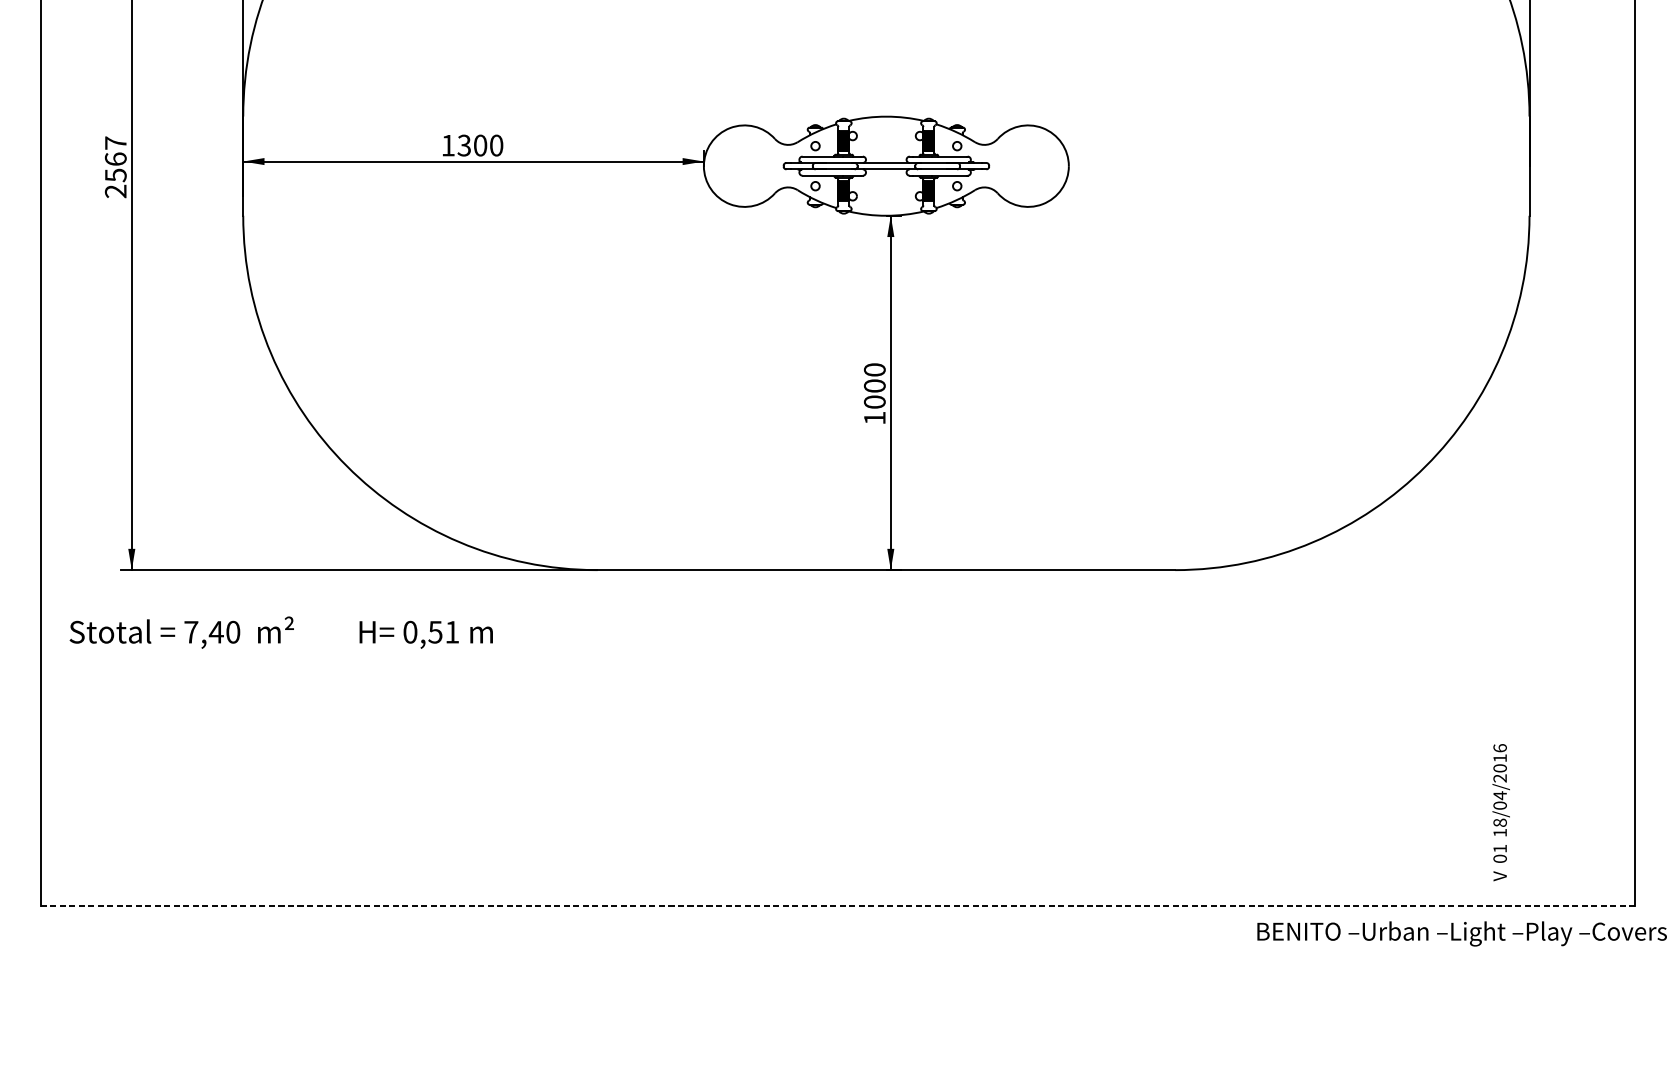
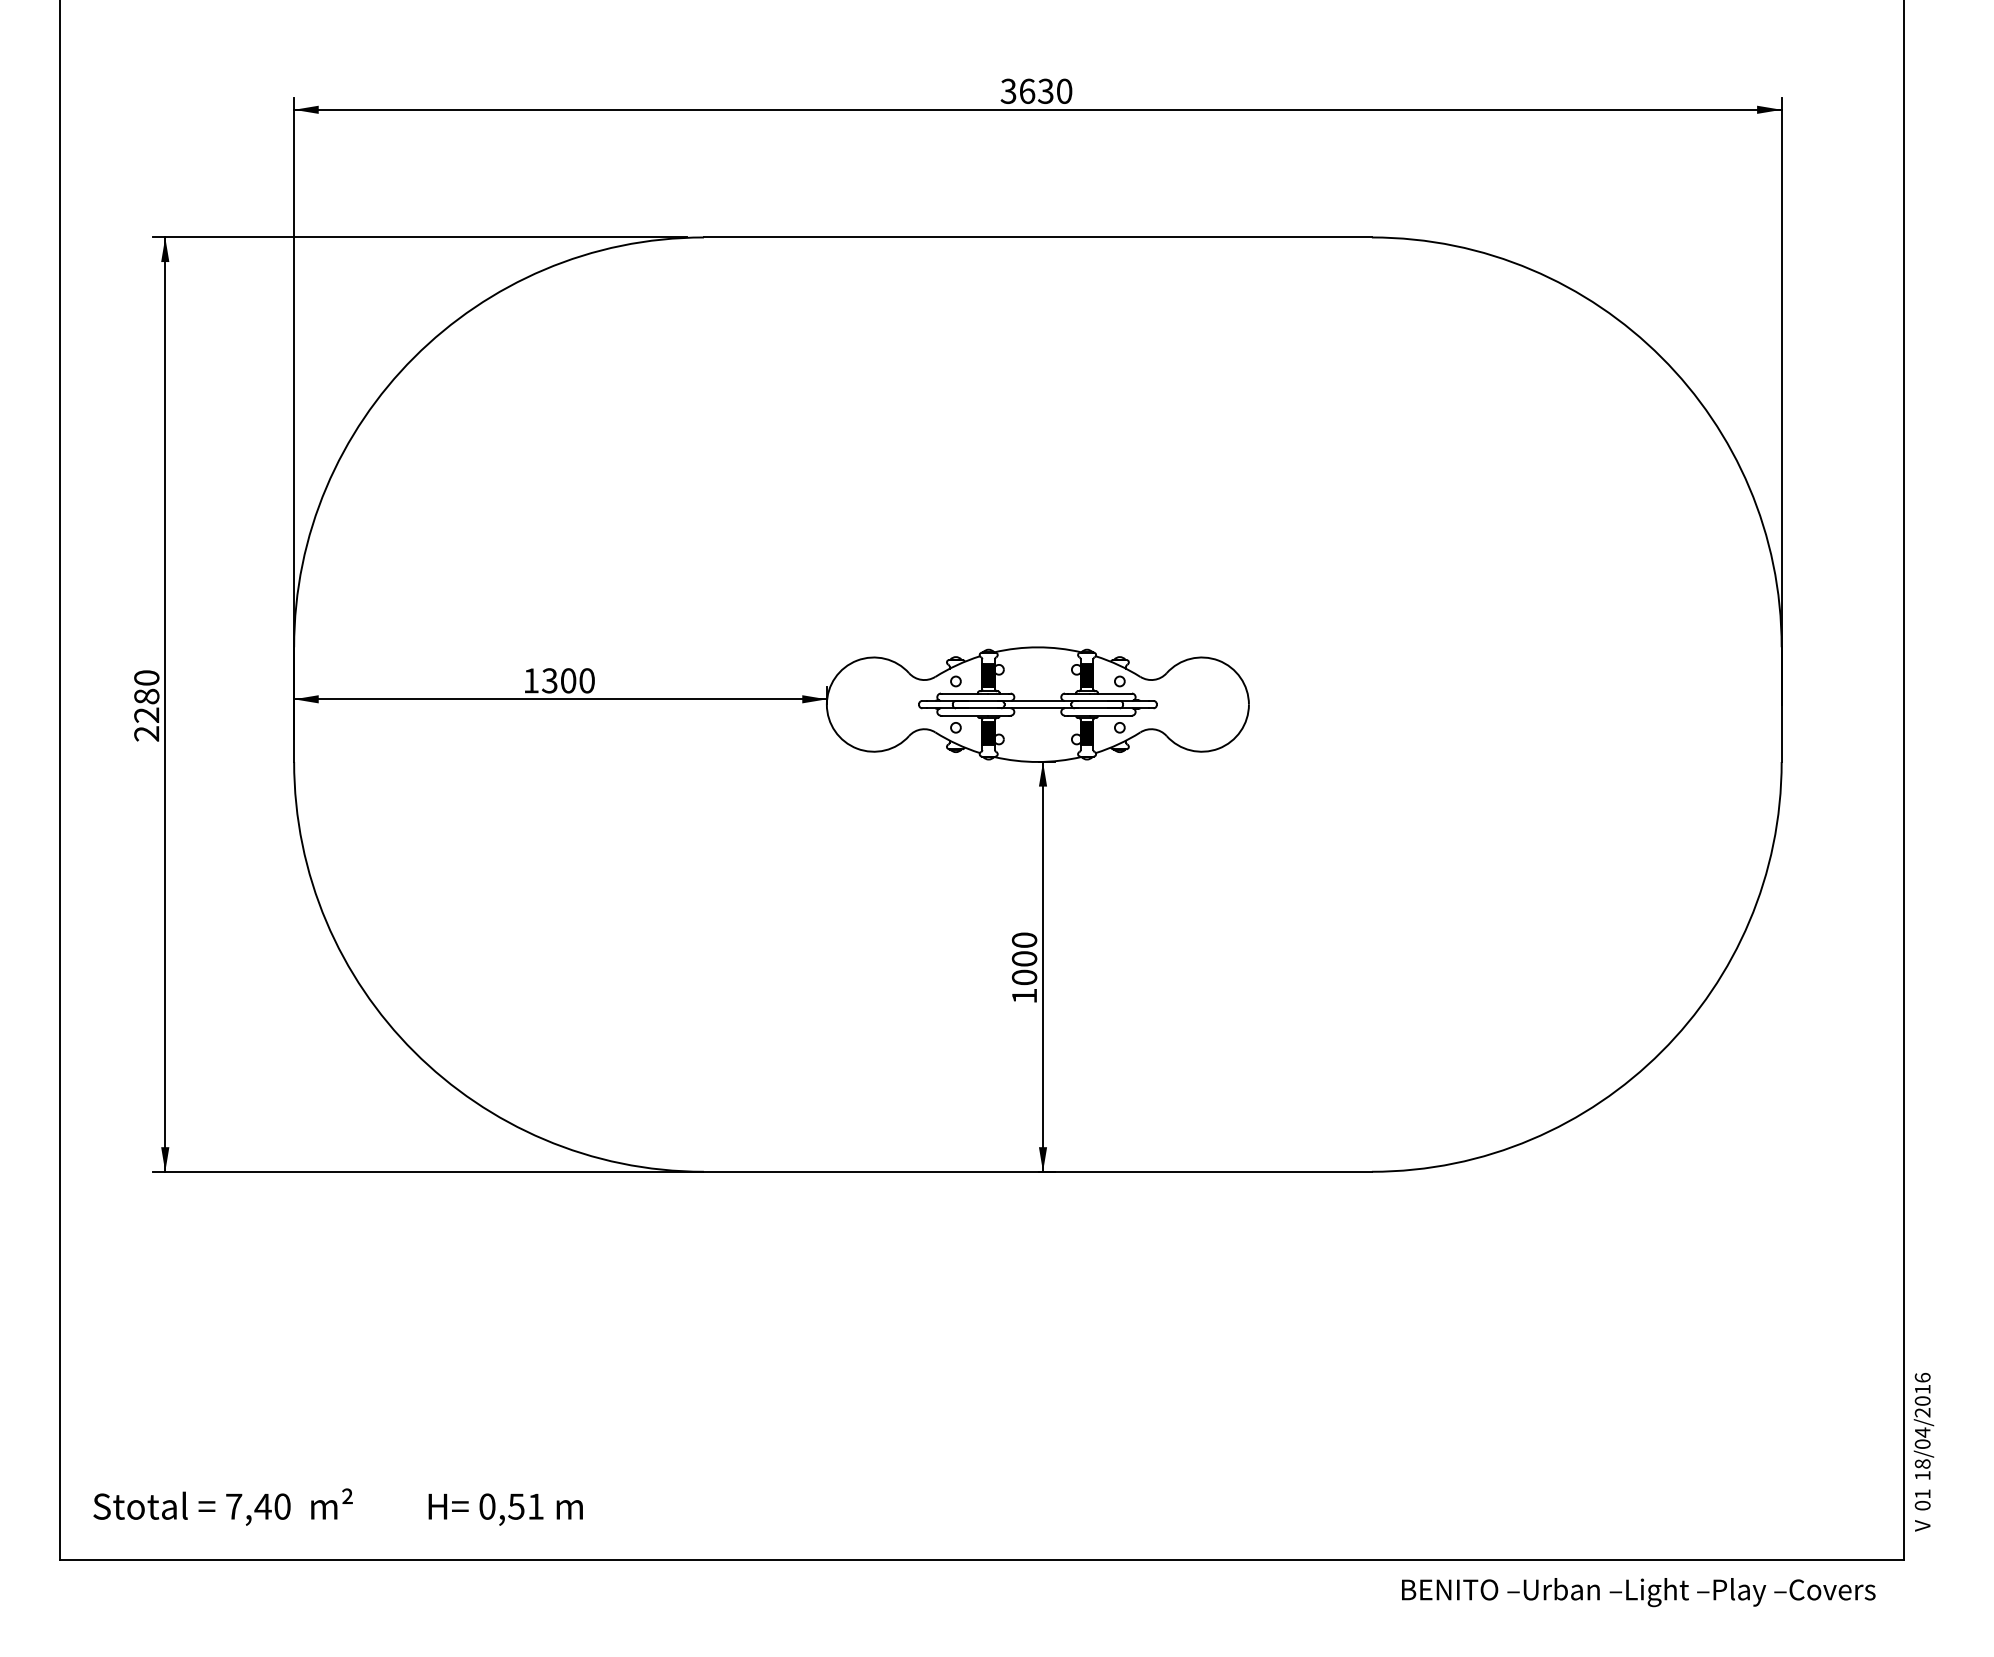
text: (115, 159) -> (146, 696), 2567 -> 2280
text: (280, 632) -> (337, 1506), moved
text: (1500, 812) -> (1923, 1452), moved
line: (837, 905) -> (981, 1559), dashed -> solid
text: (1461, 933) -> (1638, 1592), moved

